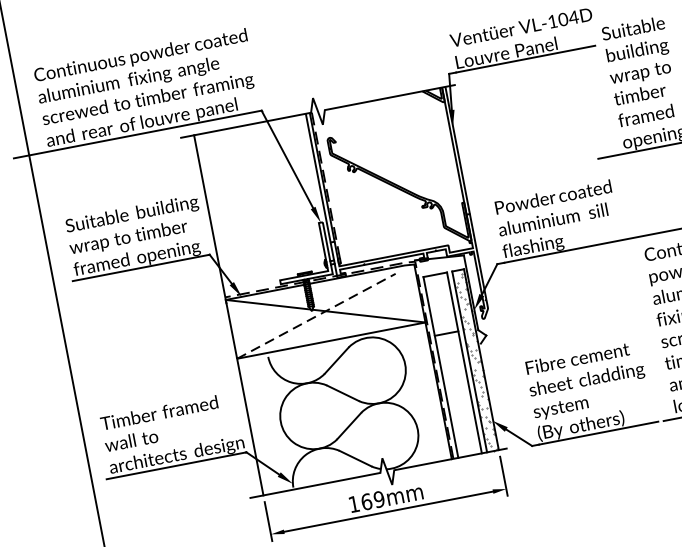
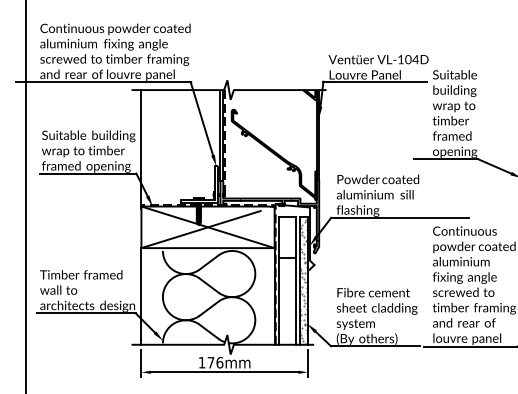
line: (316, 316) -> (201, 229), dashed -> solid
text: (373, 500) -> (215, 362), 169mm -> 176mm

